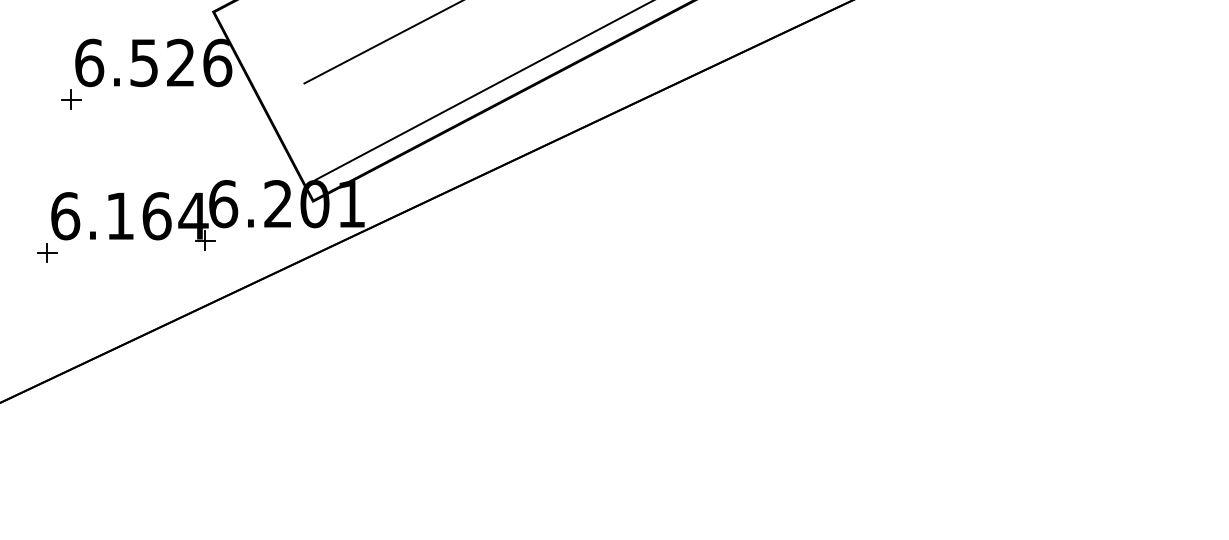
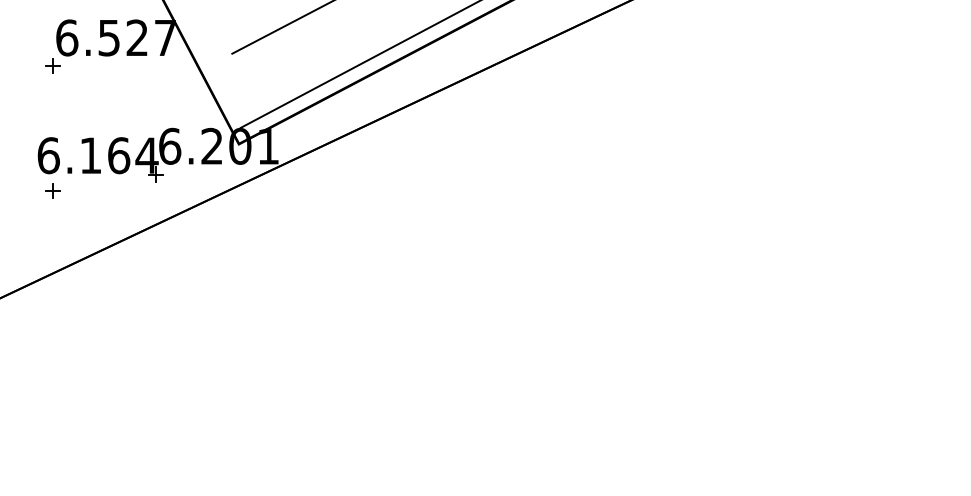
text: (217, 62) -> (165, 37), 6.526 -> 6.527
part: (46, 252) -> (52, 190), moved

